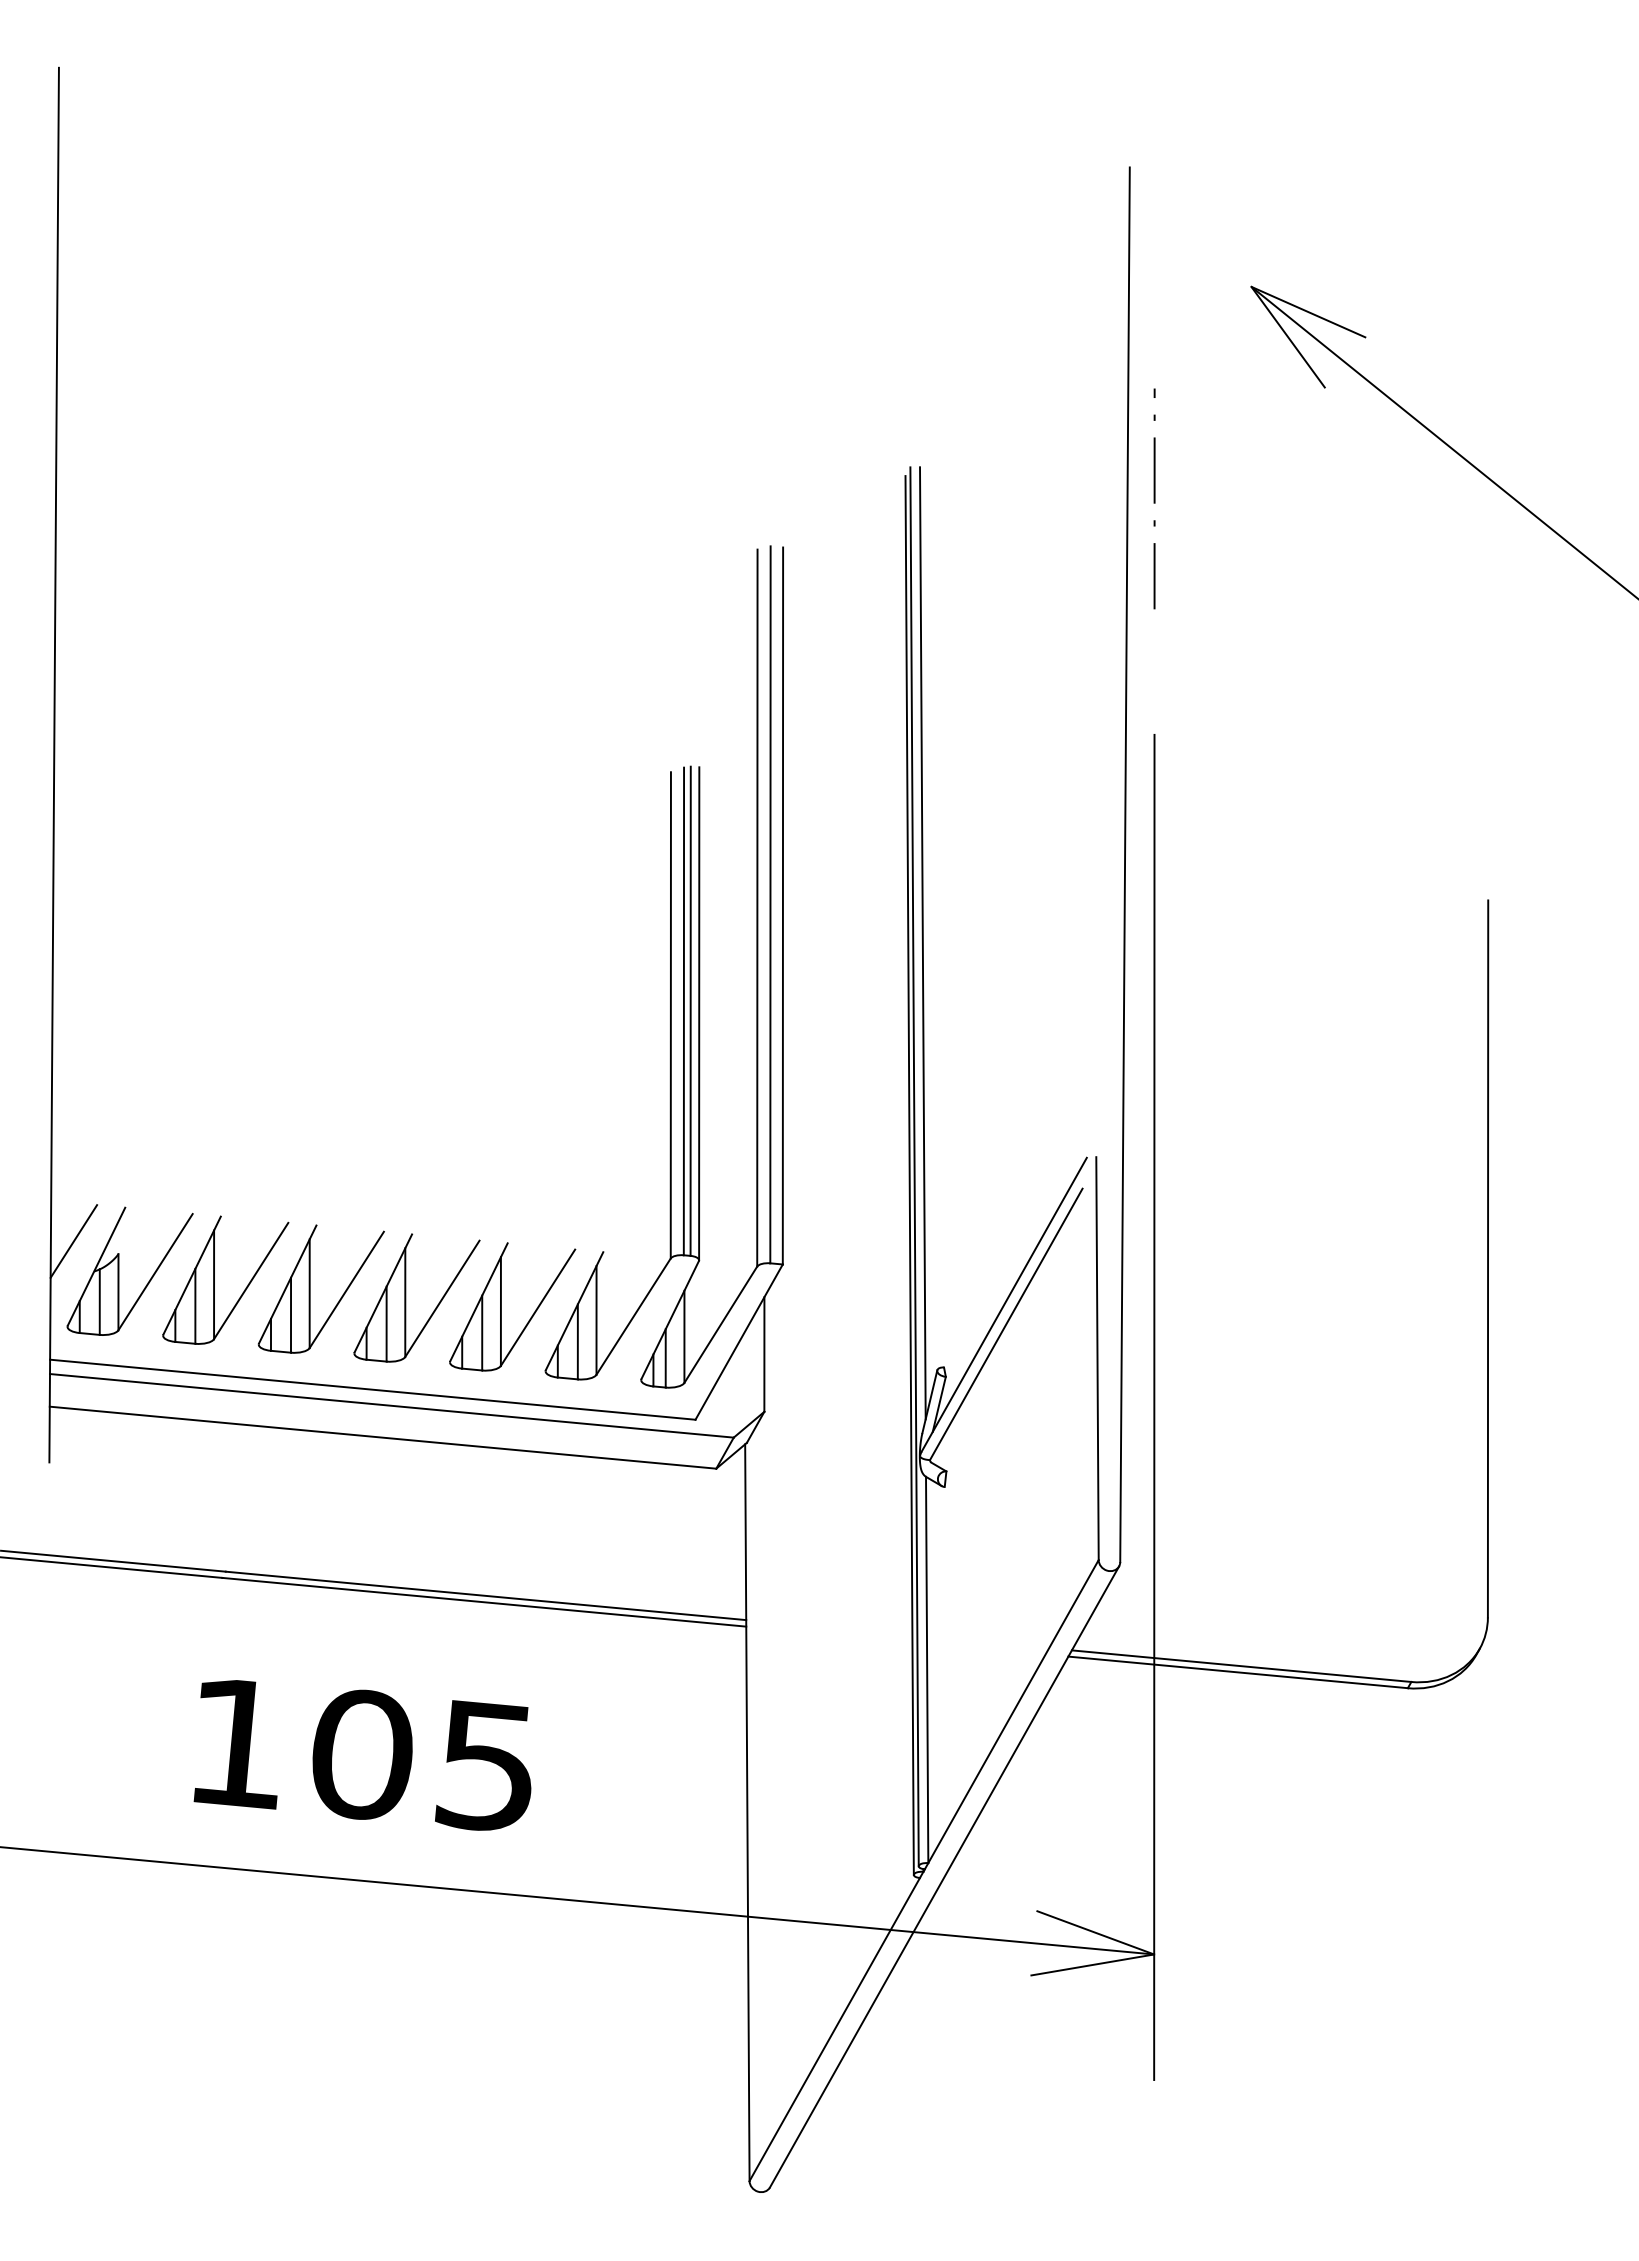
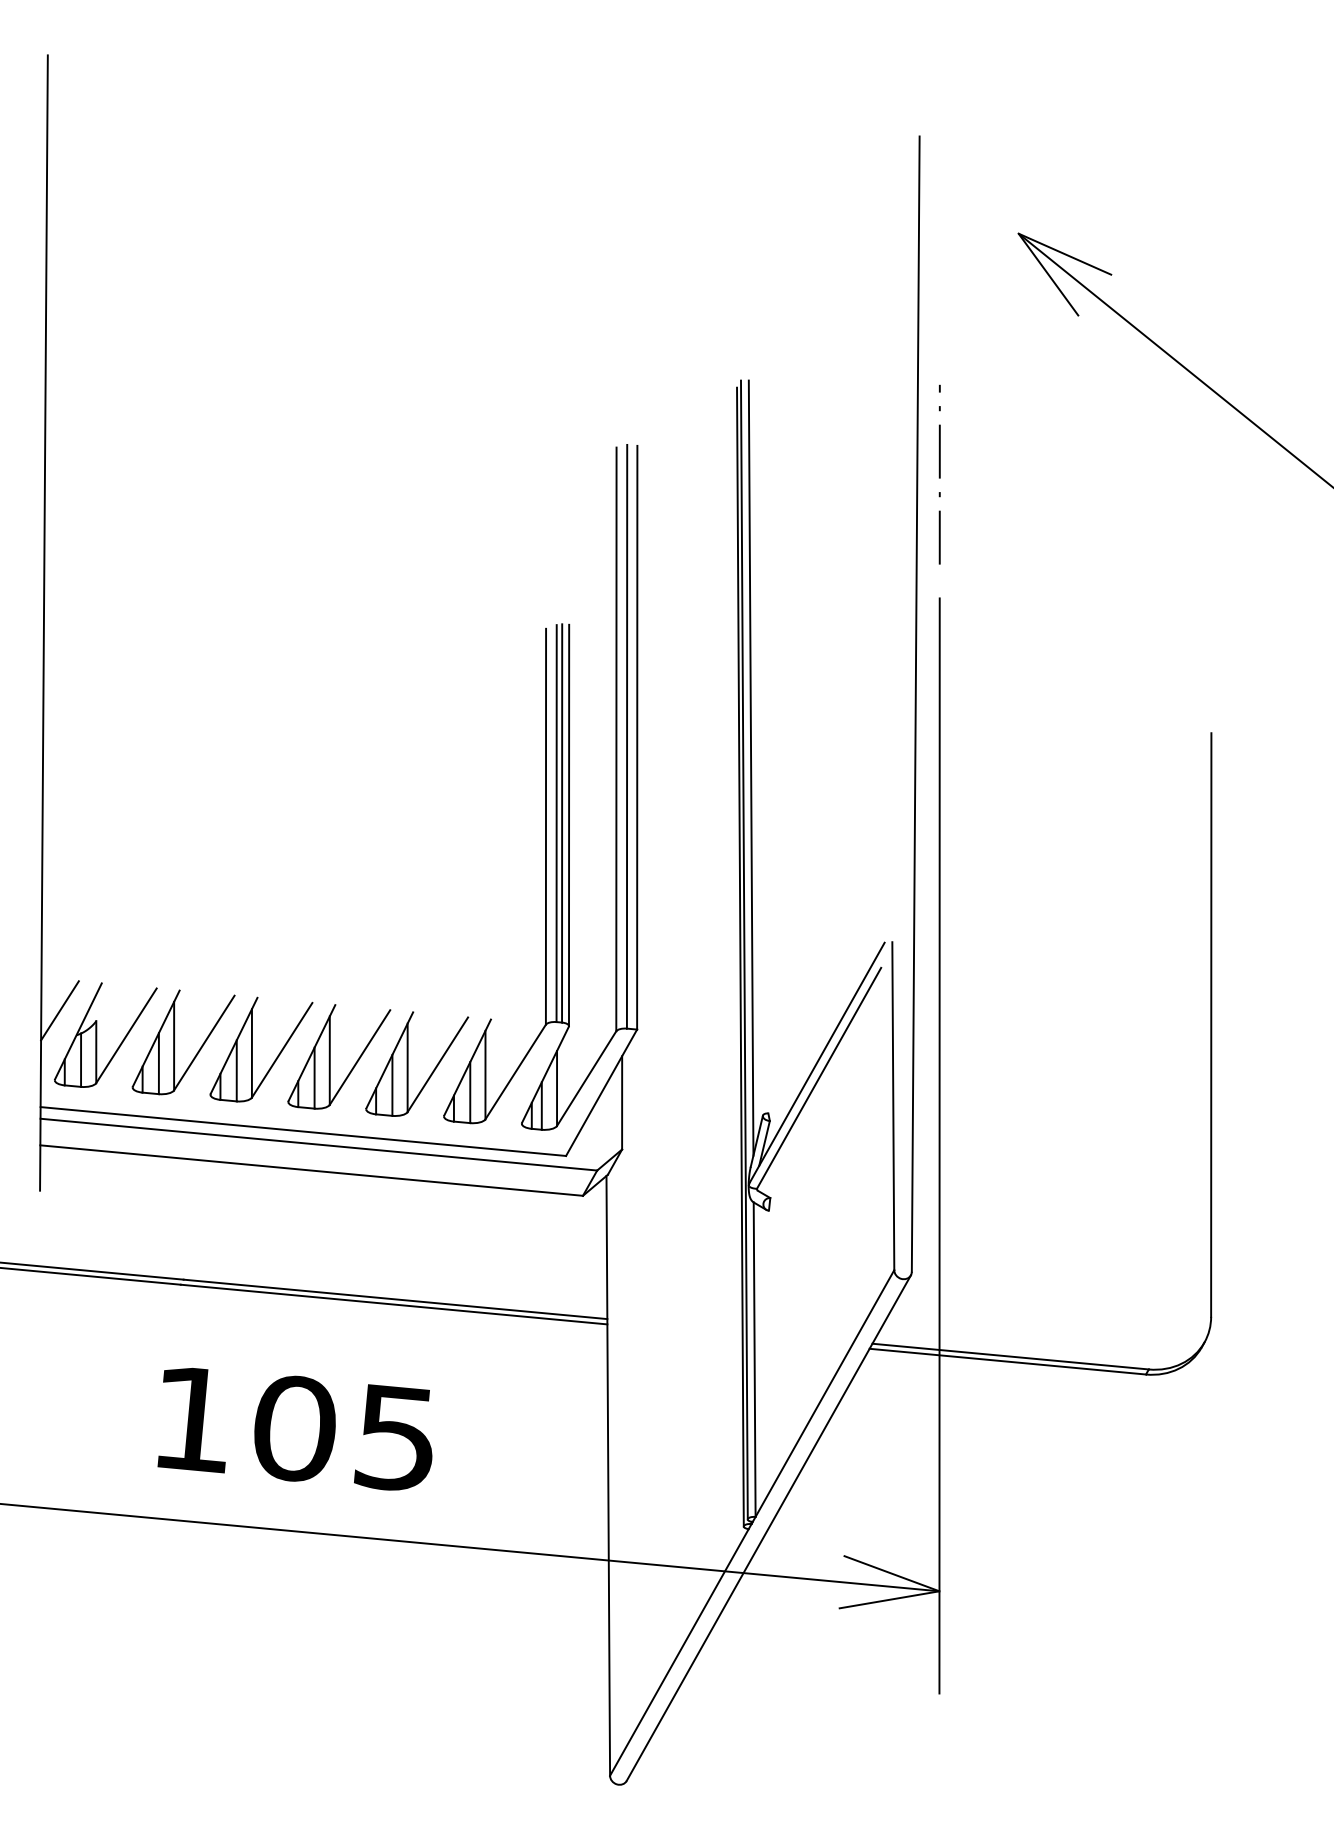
line: (1154, 498) -> (939, 474), moved

